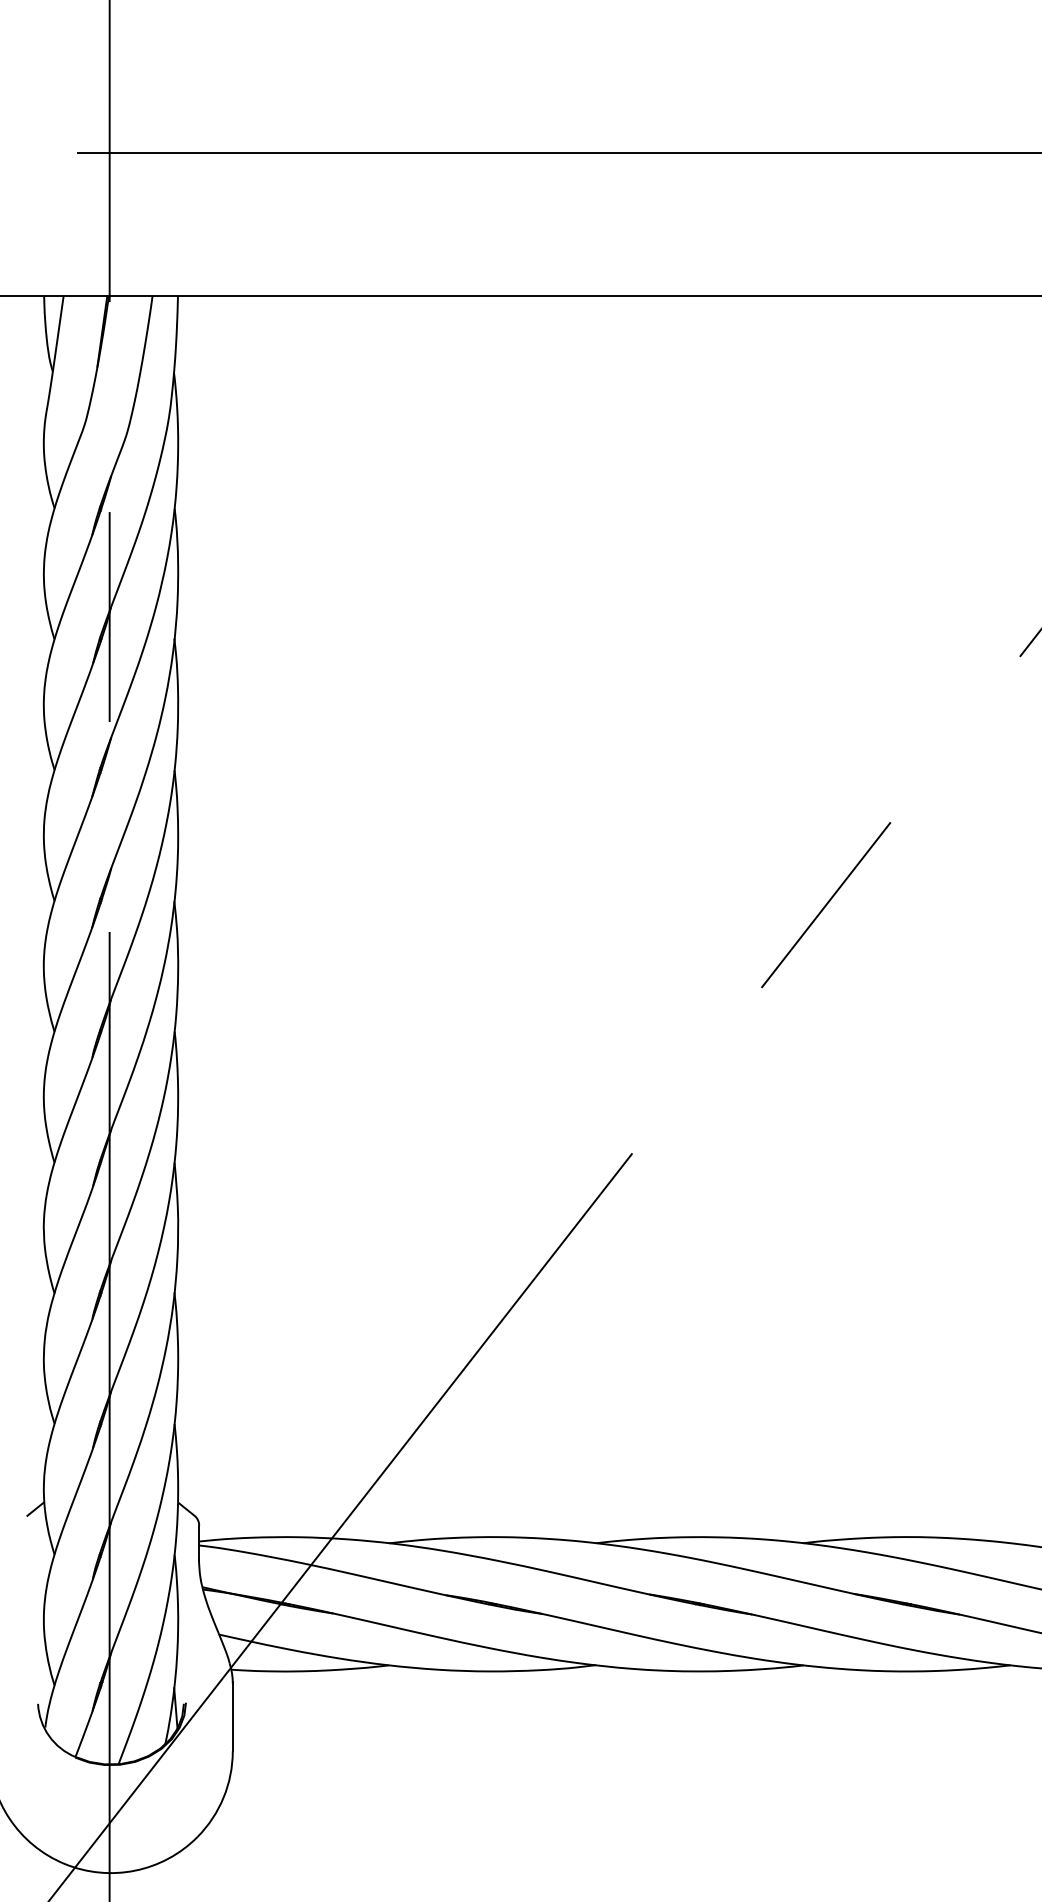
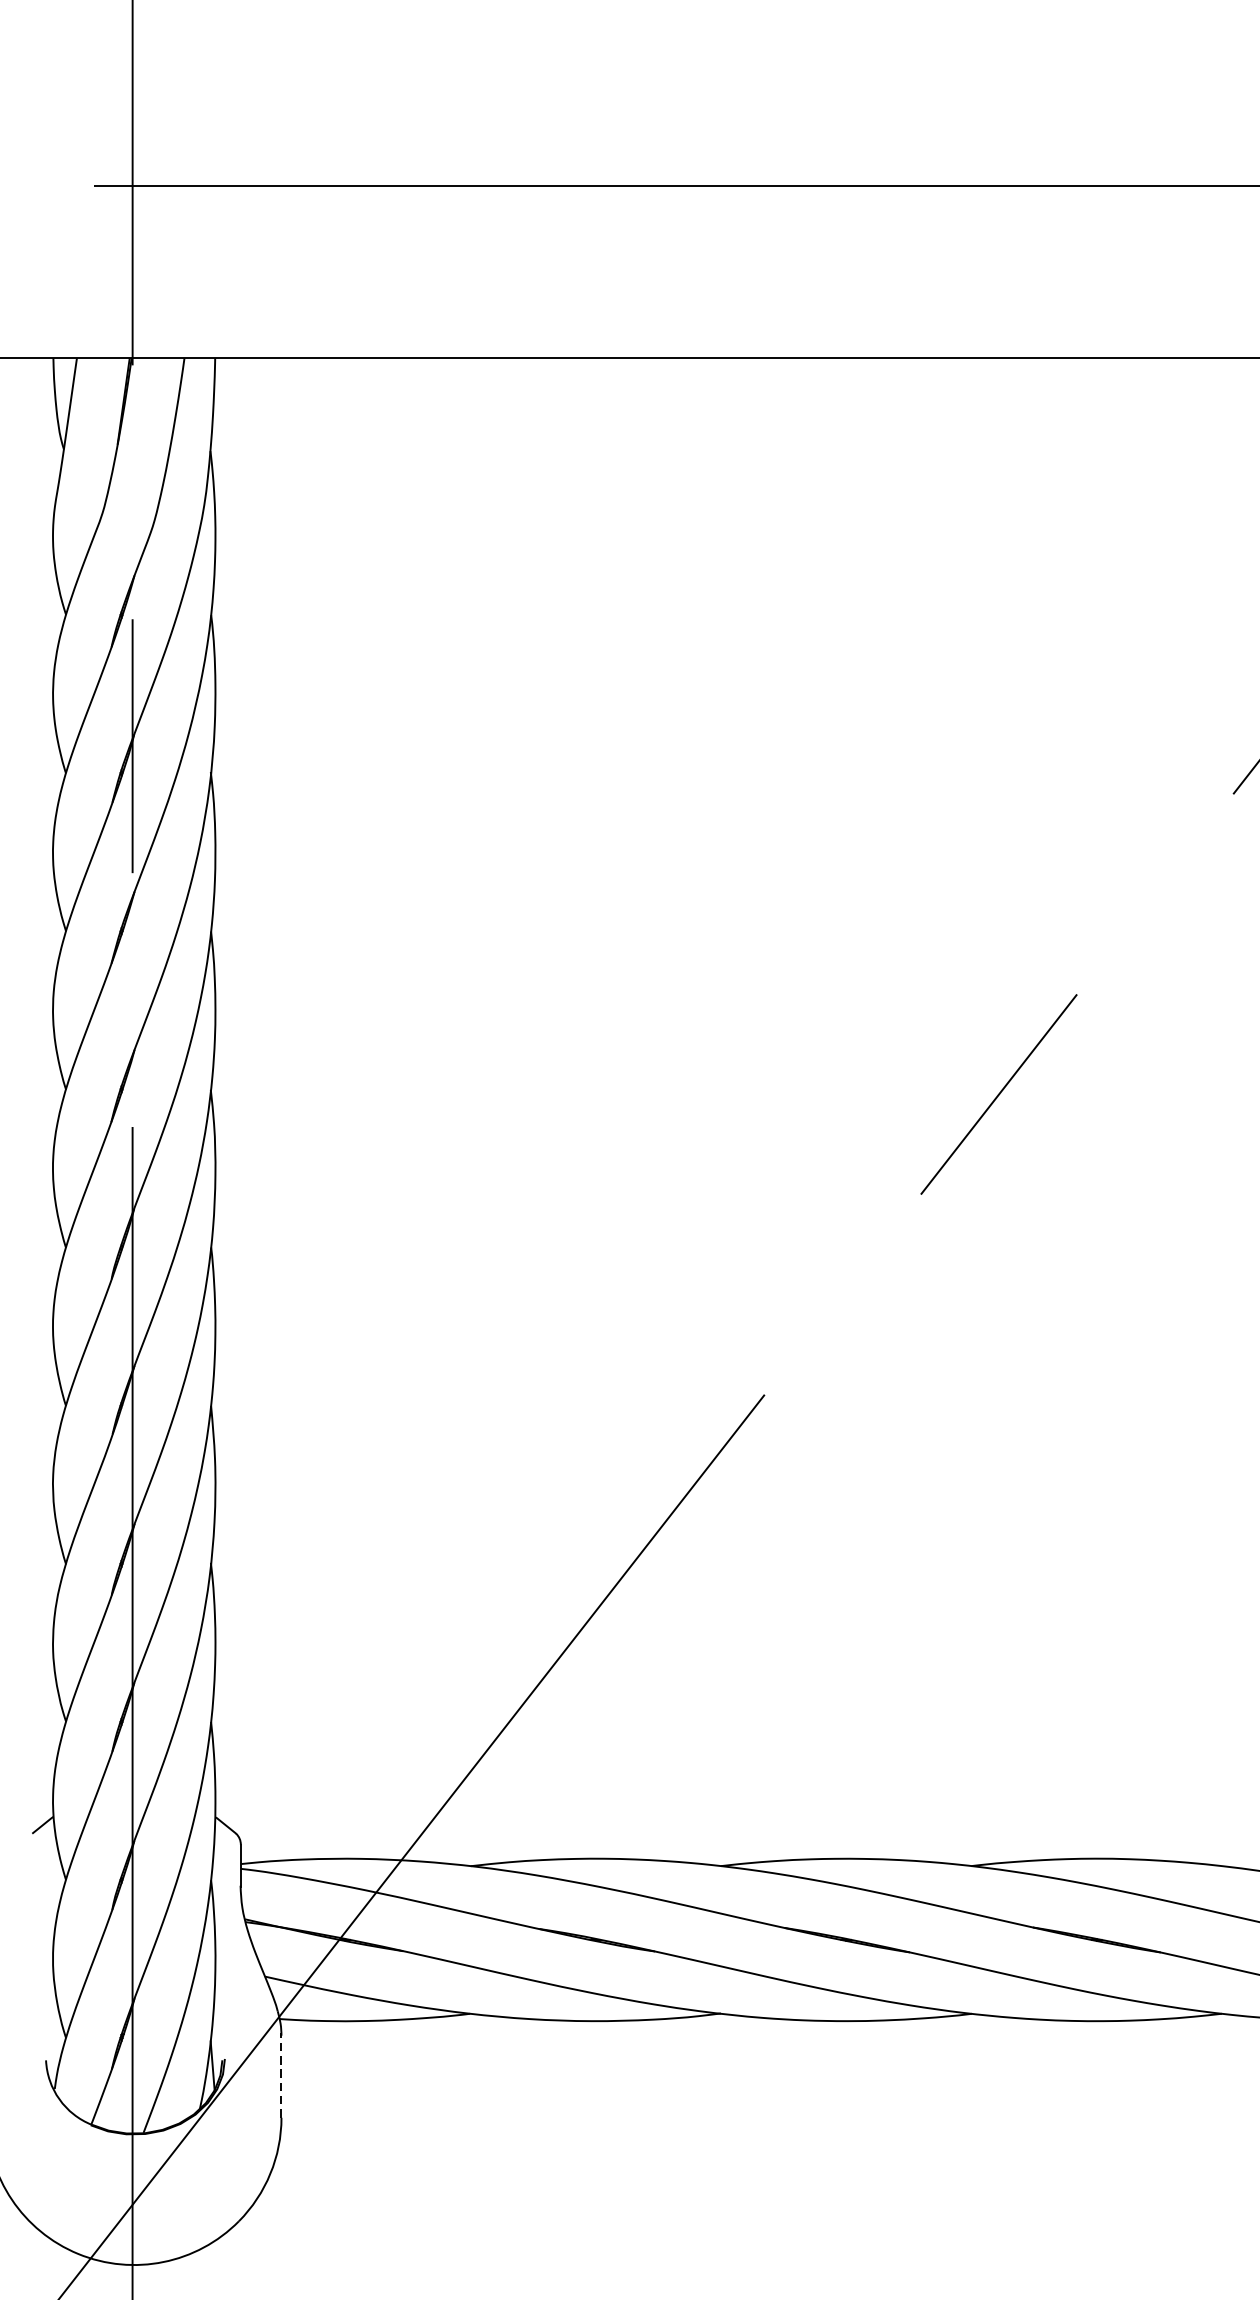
line: (232, 1716) -> (281, 2075), solid -> dashed

